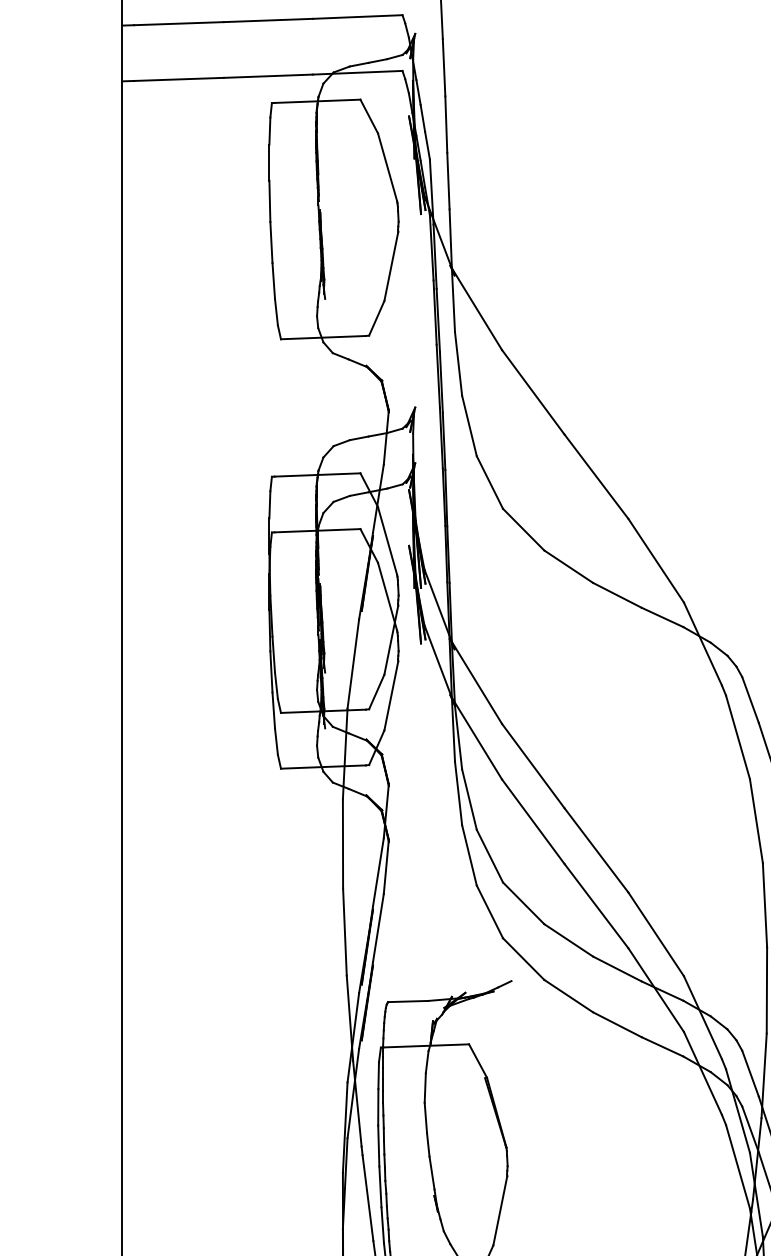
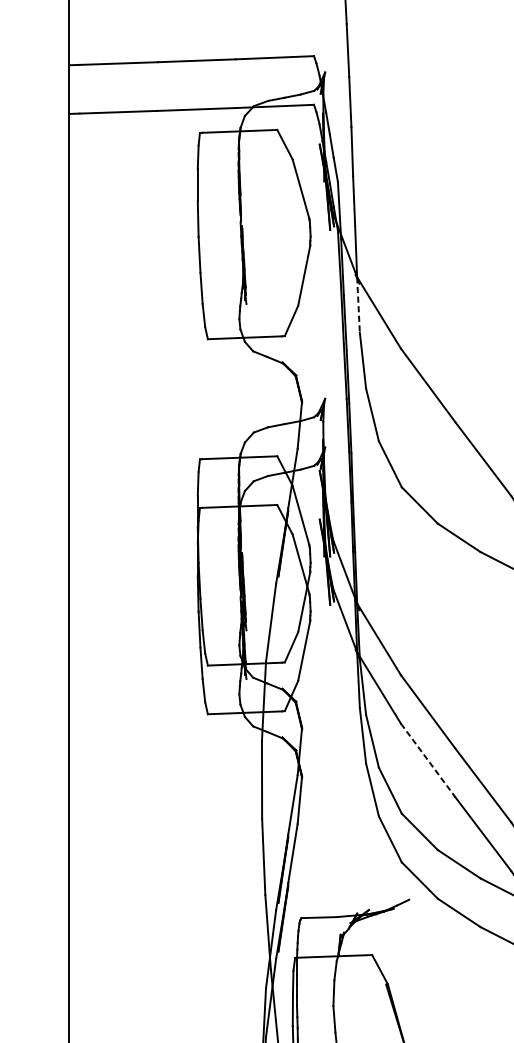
line: (453, 300) -> (358, 305), solid -> dashed
line: (533, 821) -> (428, 760), solid -> dashed

